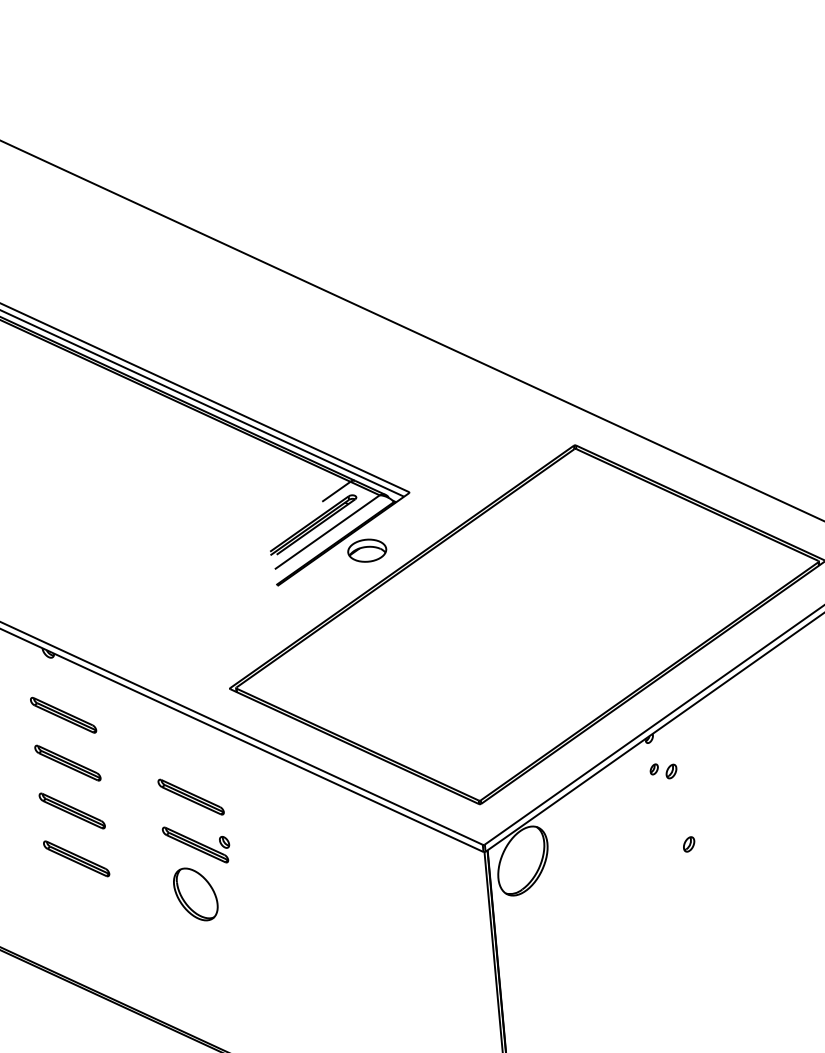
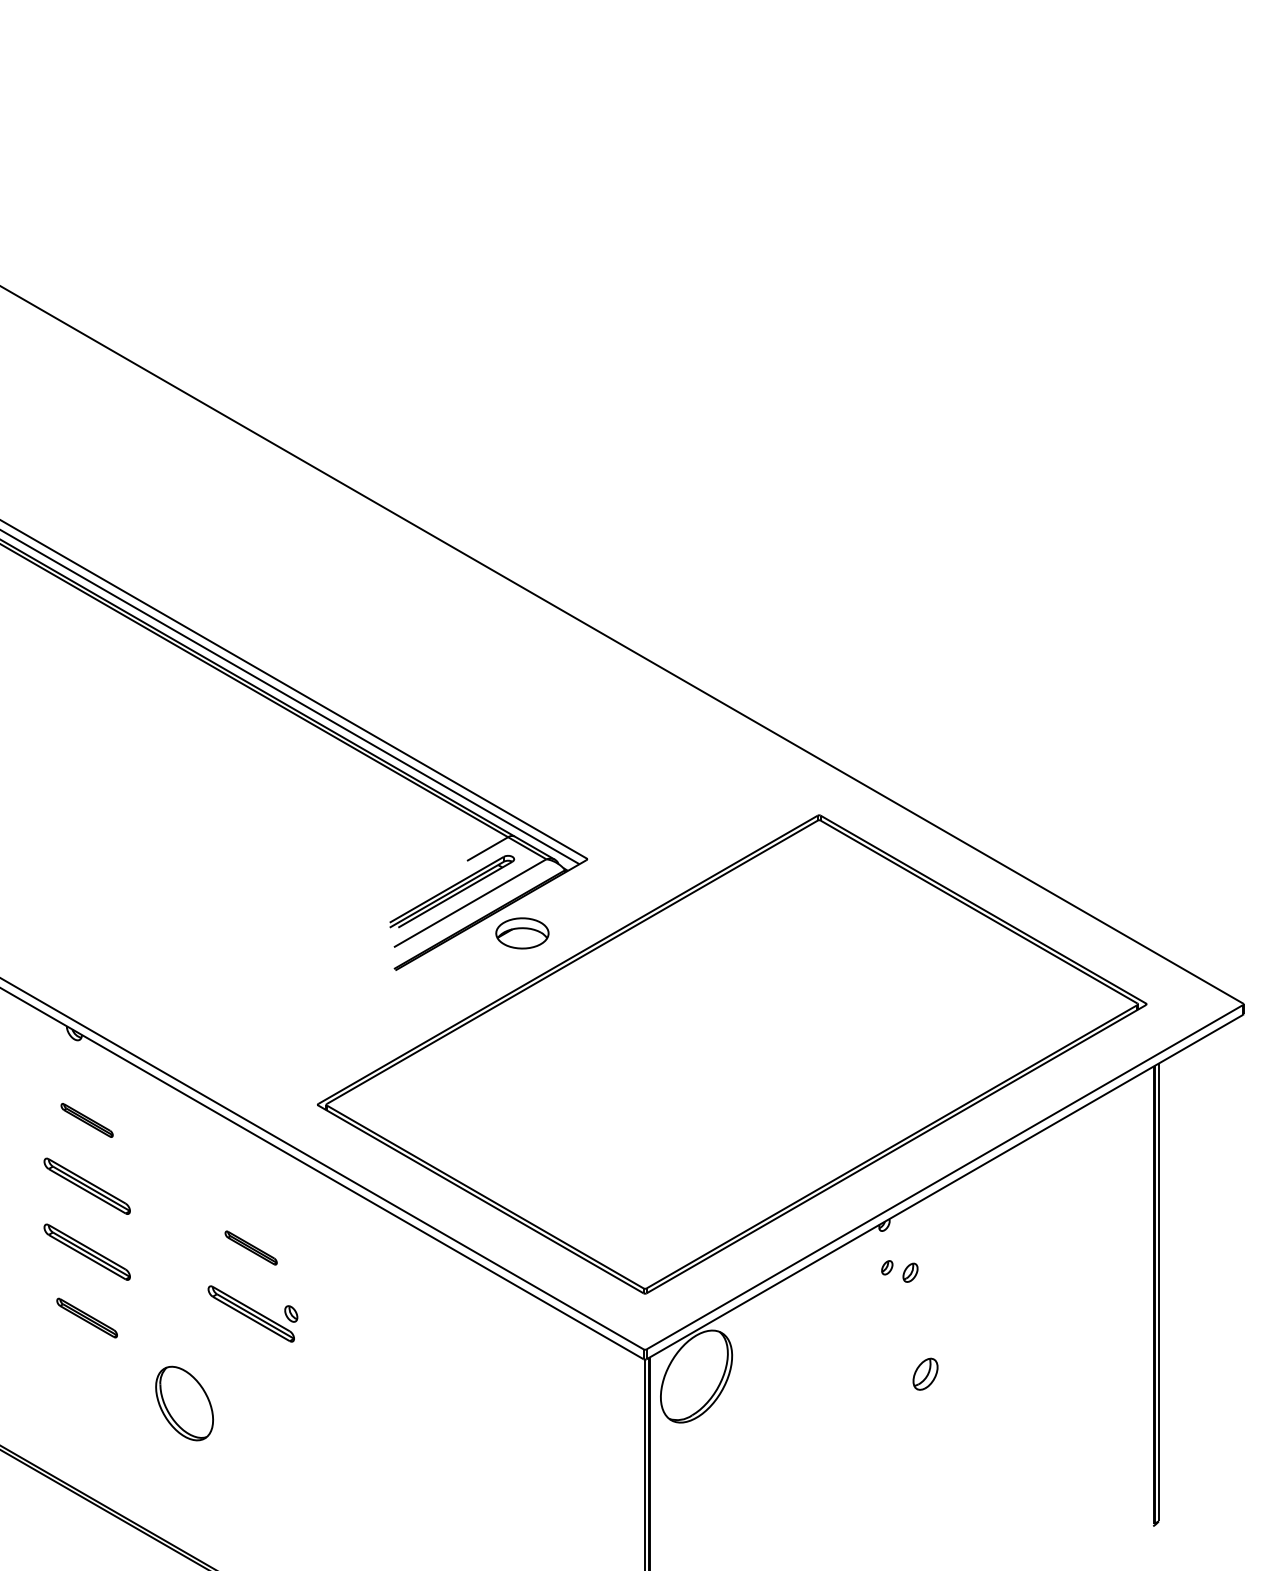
part: (63, 715) -> (86, 1120), size x0.6
part: (190, 796) -> (250, 1247), size x0.6
part: (689, 844) -> (925, 1374), size x1.6
part: (76, 858) -> (86, 1317), size x0.7
part: (195, 894) -> (184, 1403), moved

